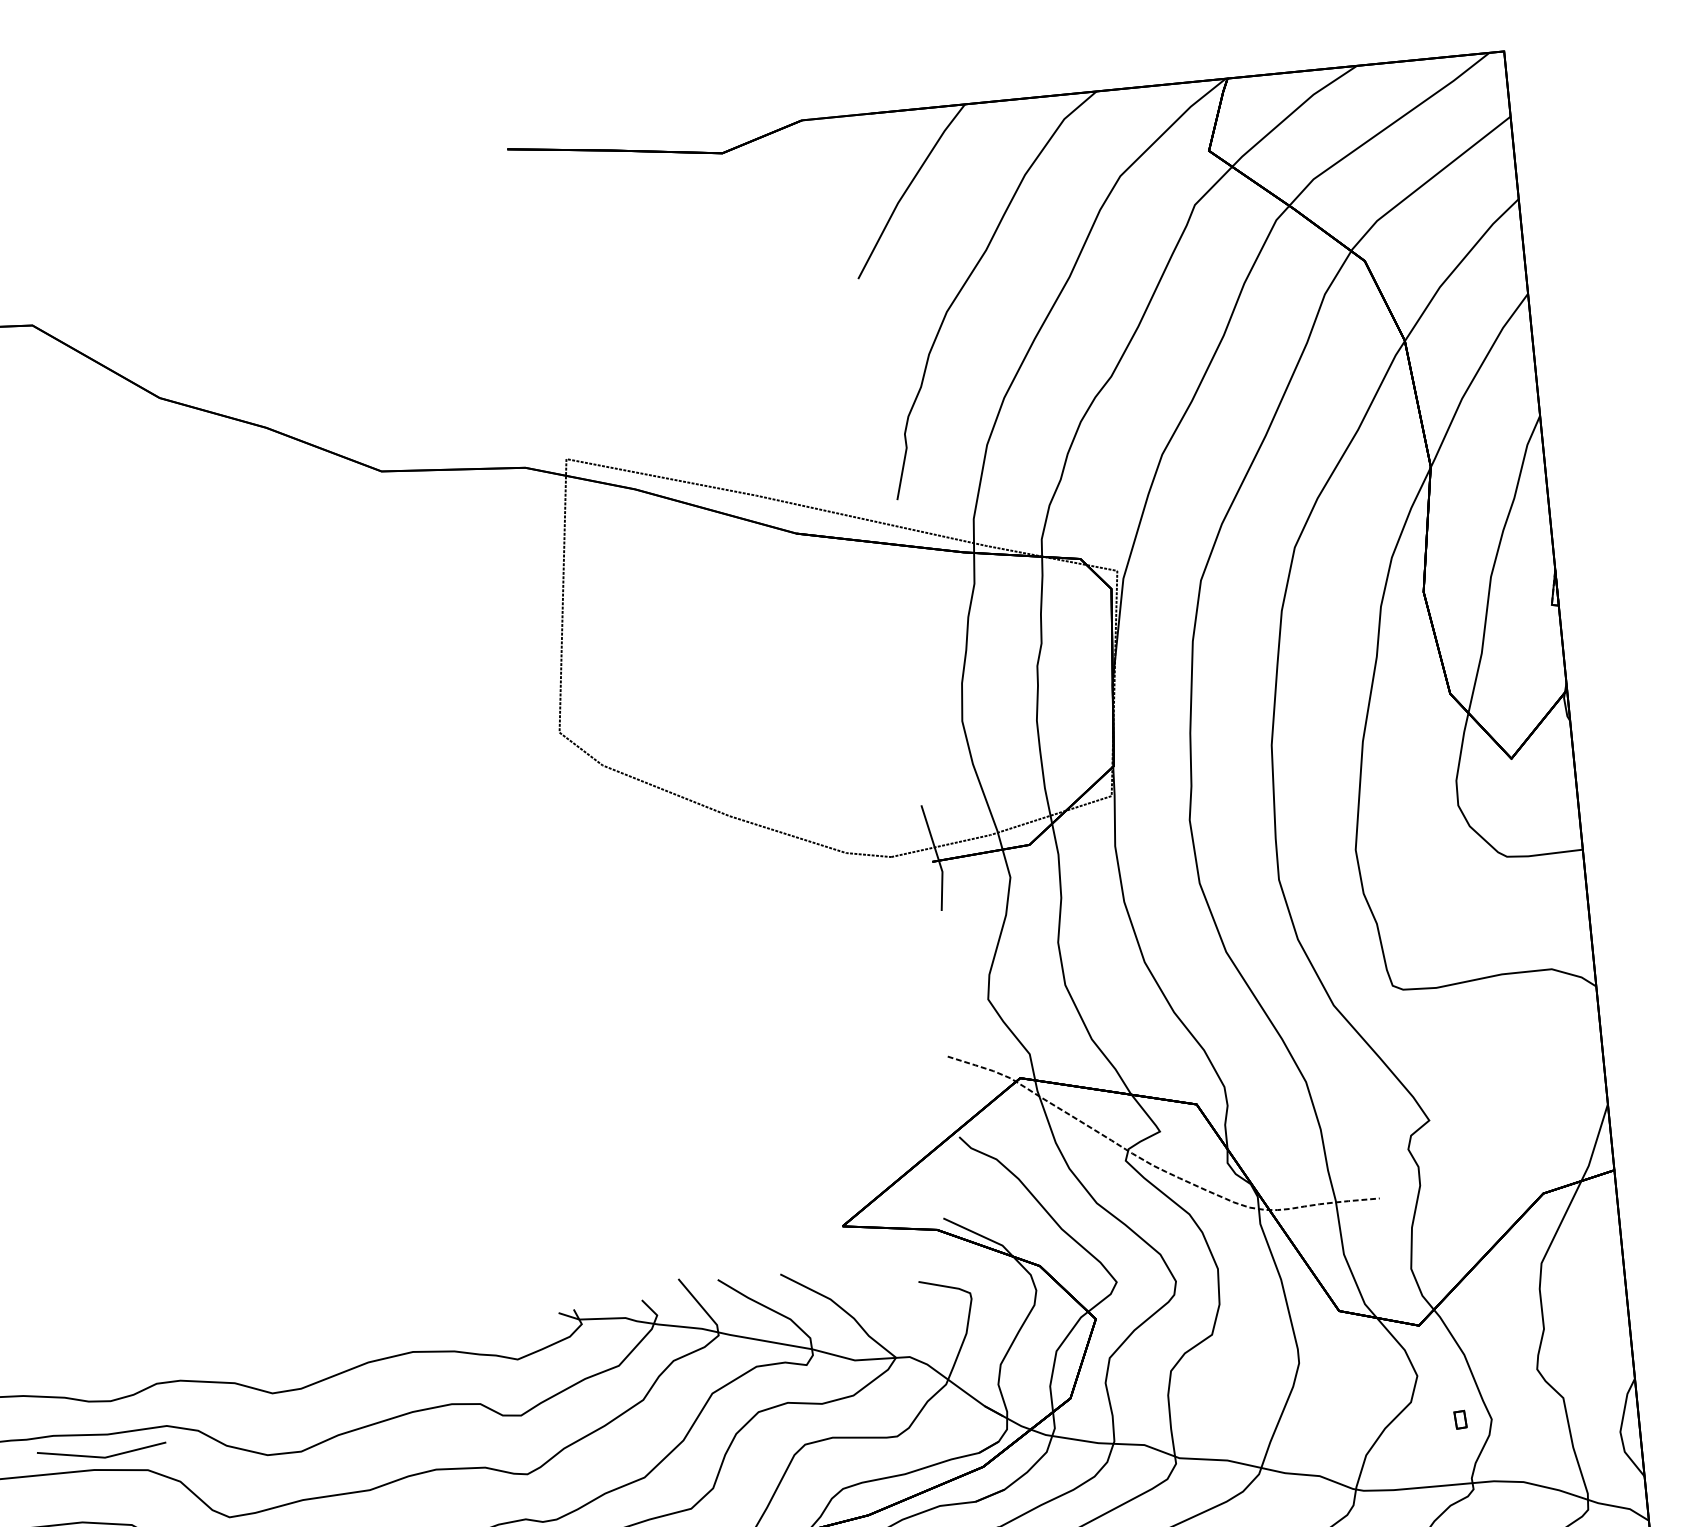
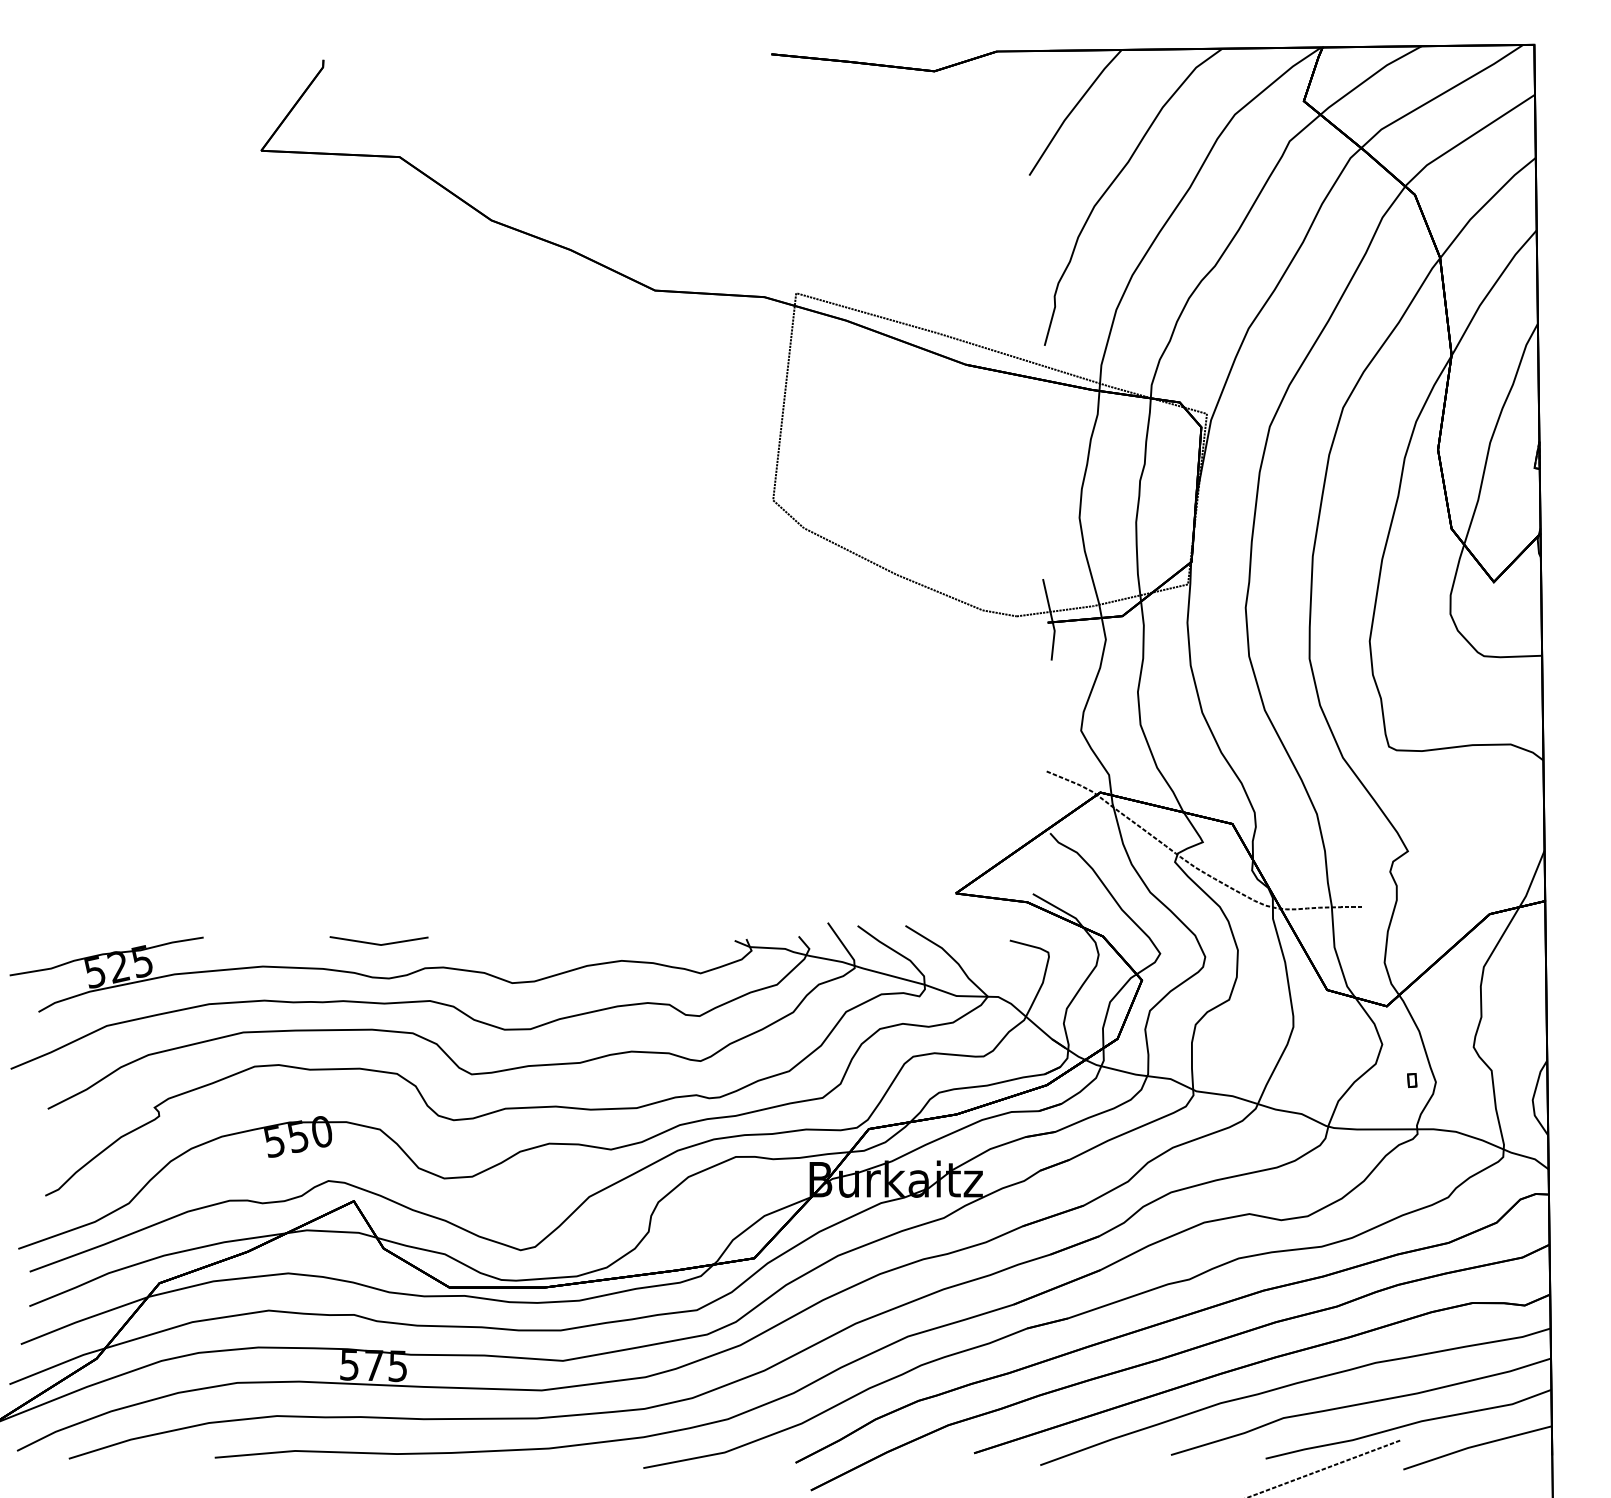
line: (101, 1455) -> (378, 943), moved

